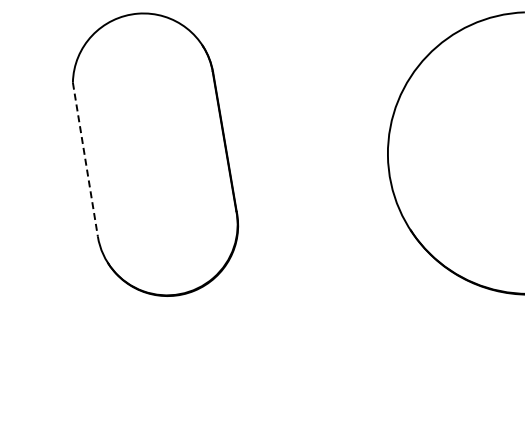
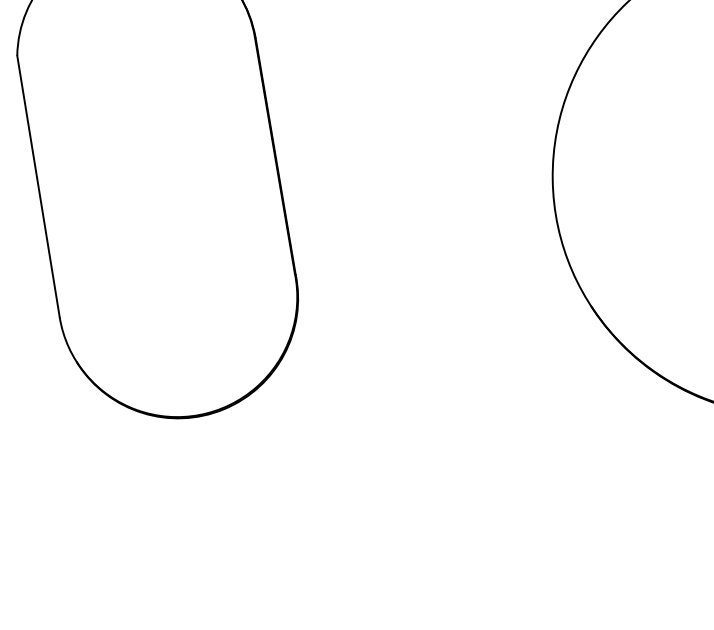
line: (85, 159) -> (38, 186), dashed -> solid

